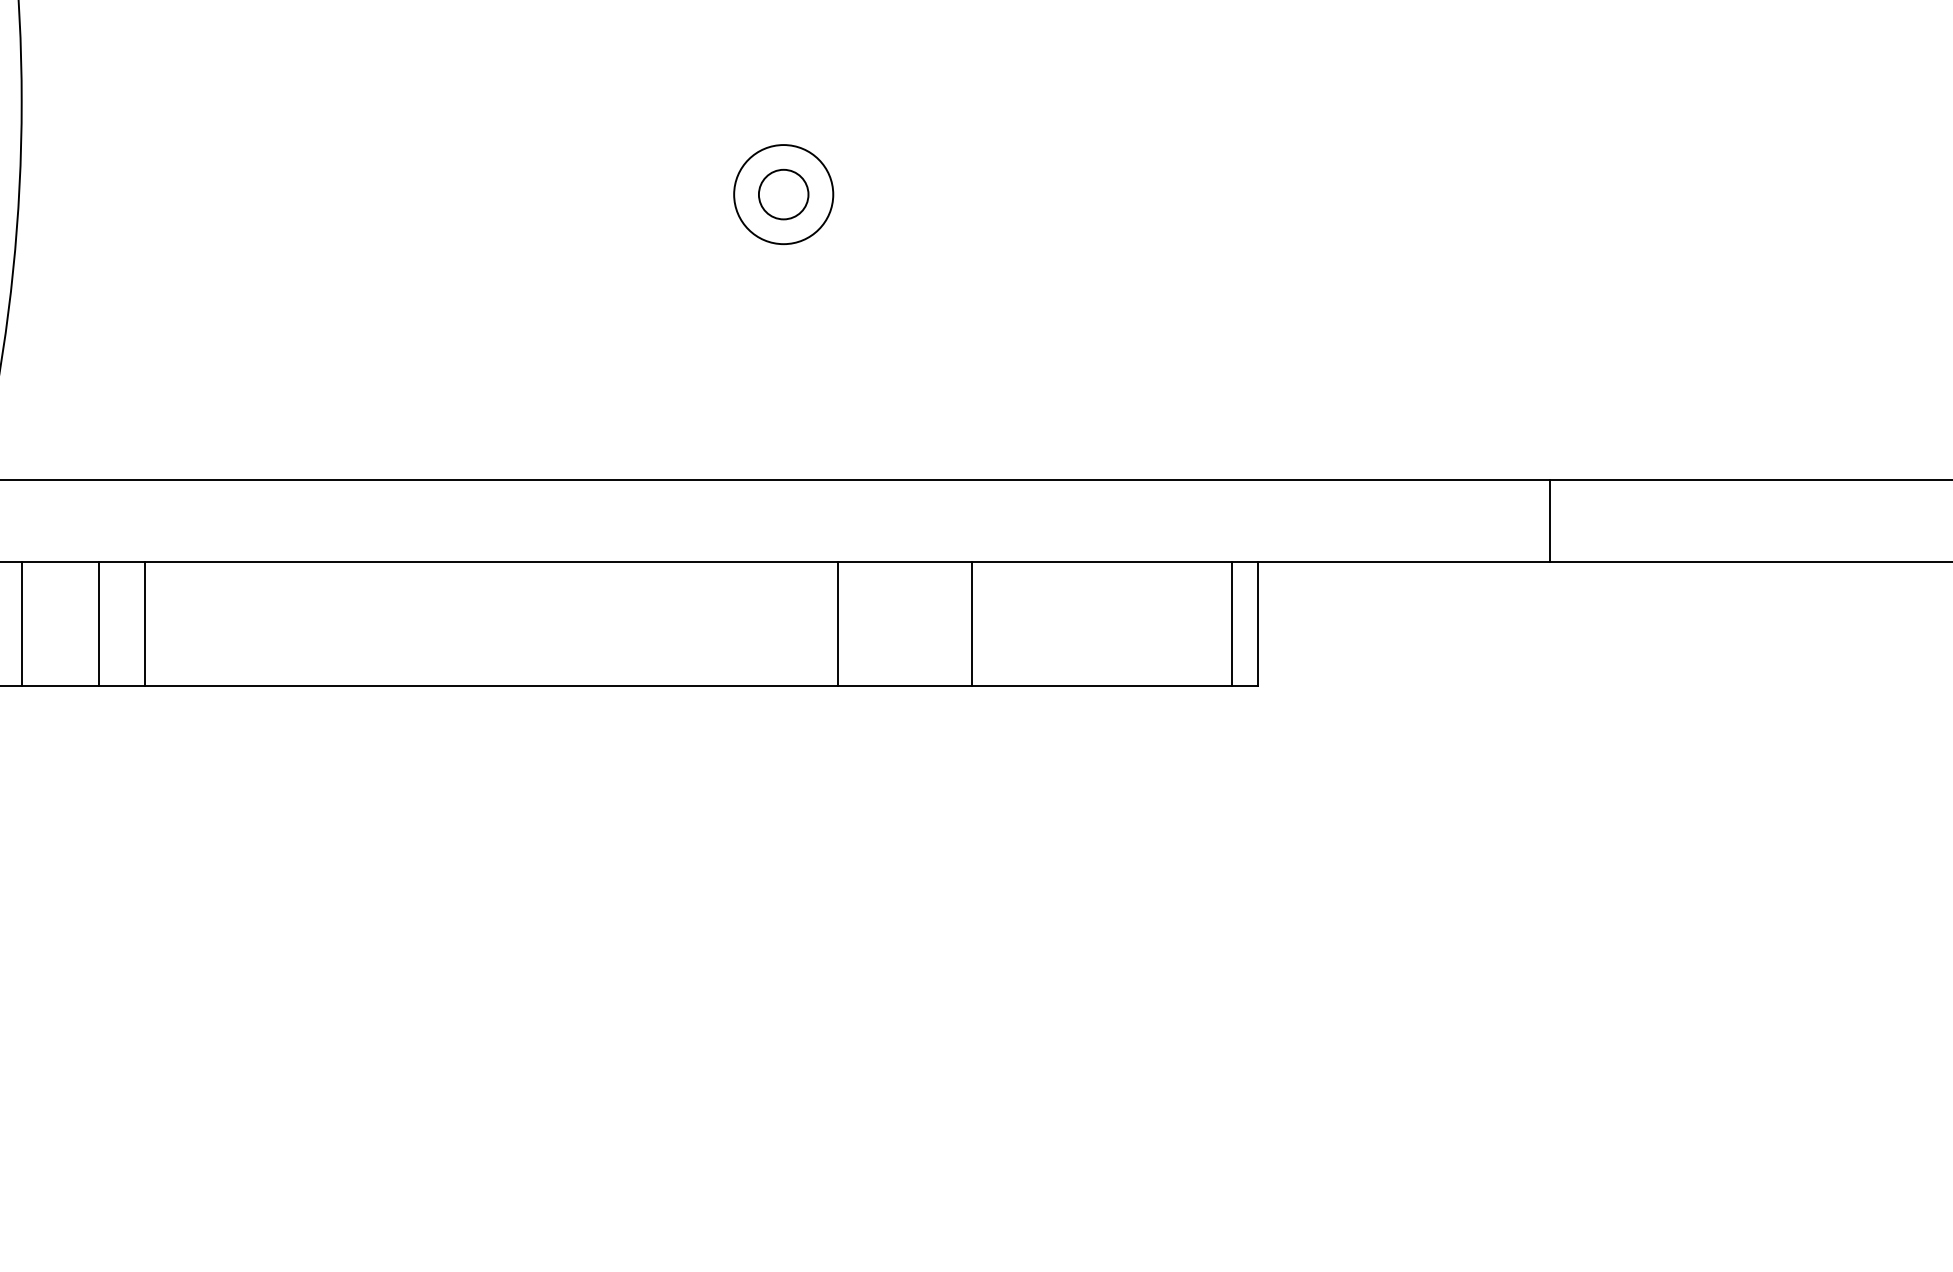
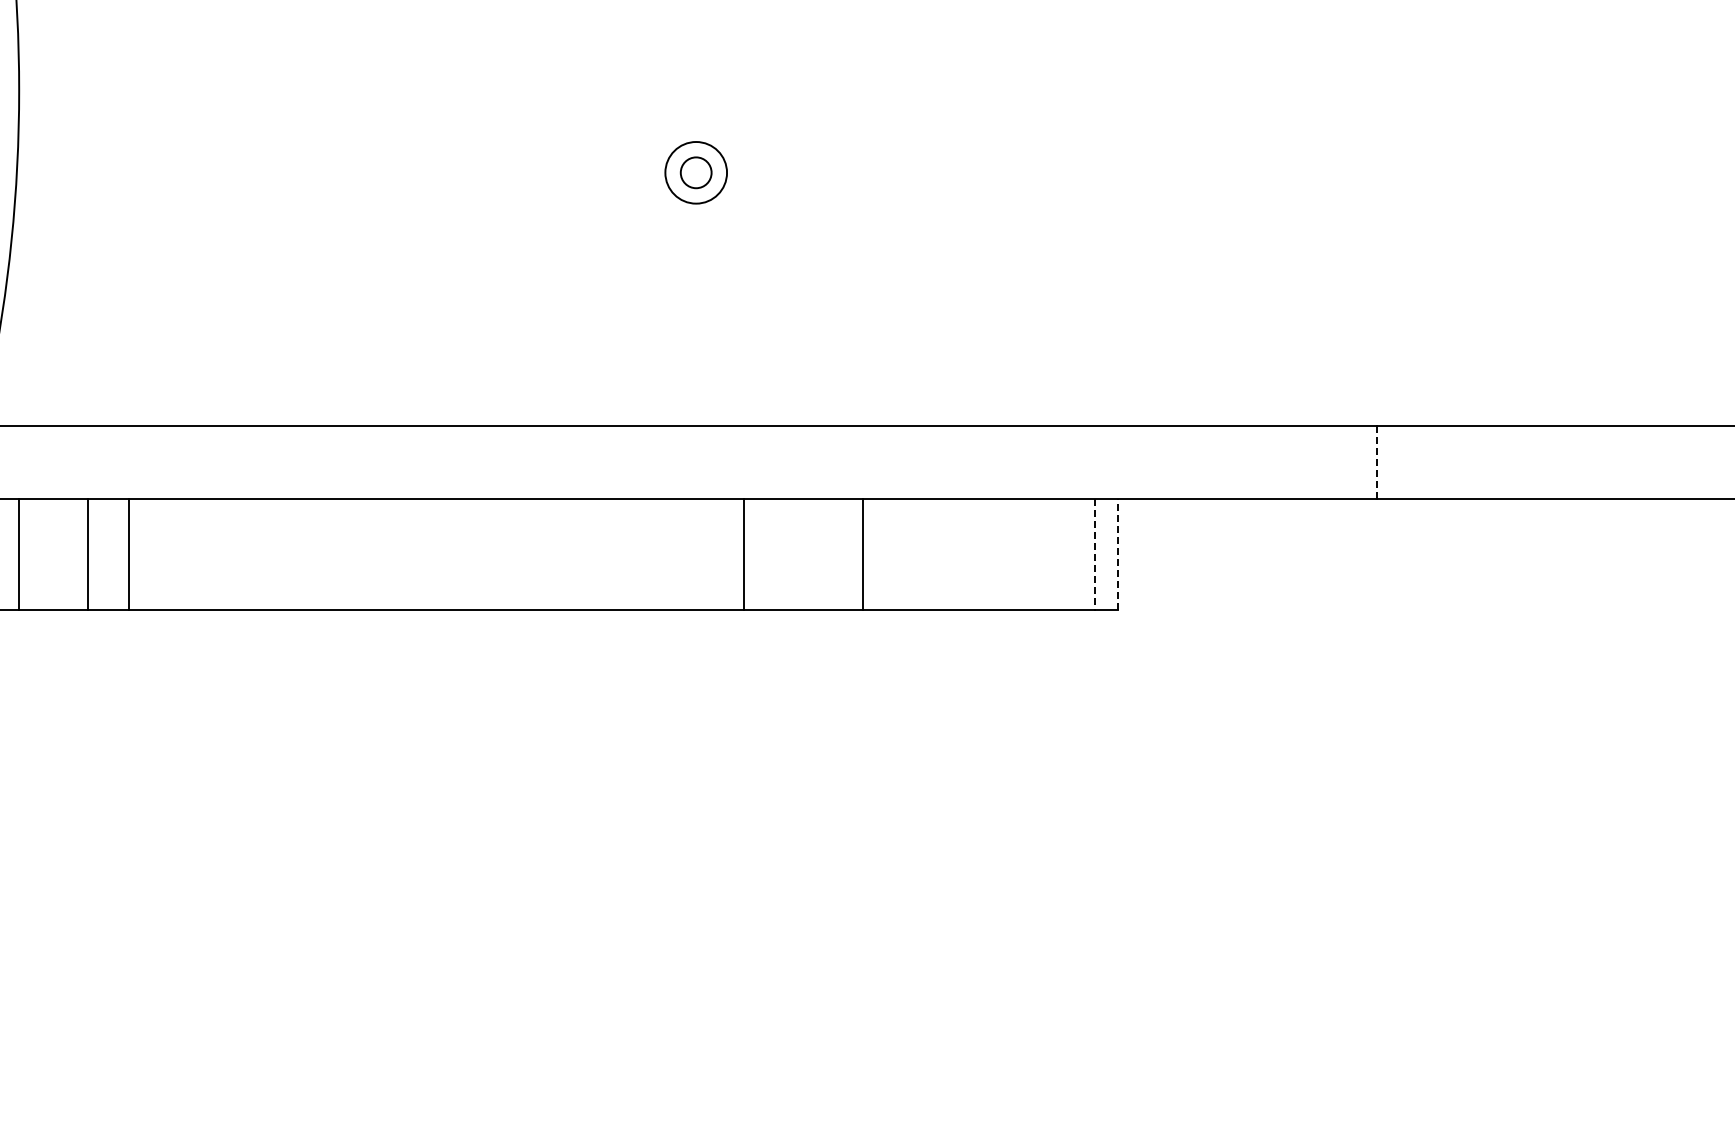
circle: (784, 194) -> (696, 172), size x0.7
circle: (784, 194) -> (696, 172), size x0.7
line: (1549, 520) -> (1376, 462), solid -> dashed
line: (1257, 623) -> (1117, 553), solid -> dashed
line: (1231, 624) -> (1094, 554), solid -> dashed

